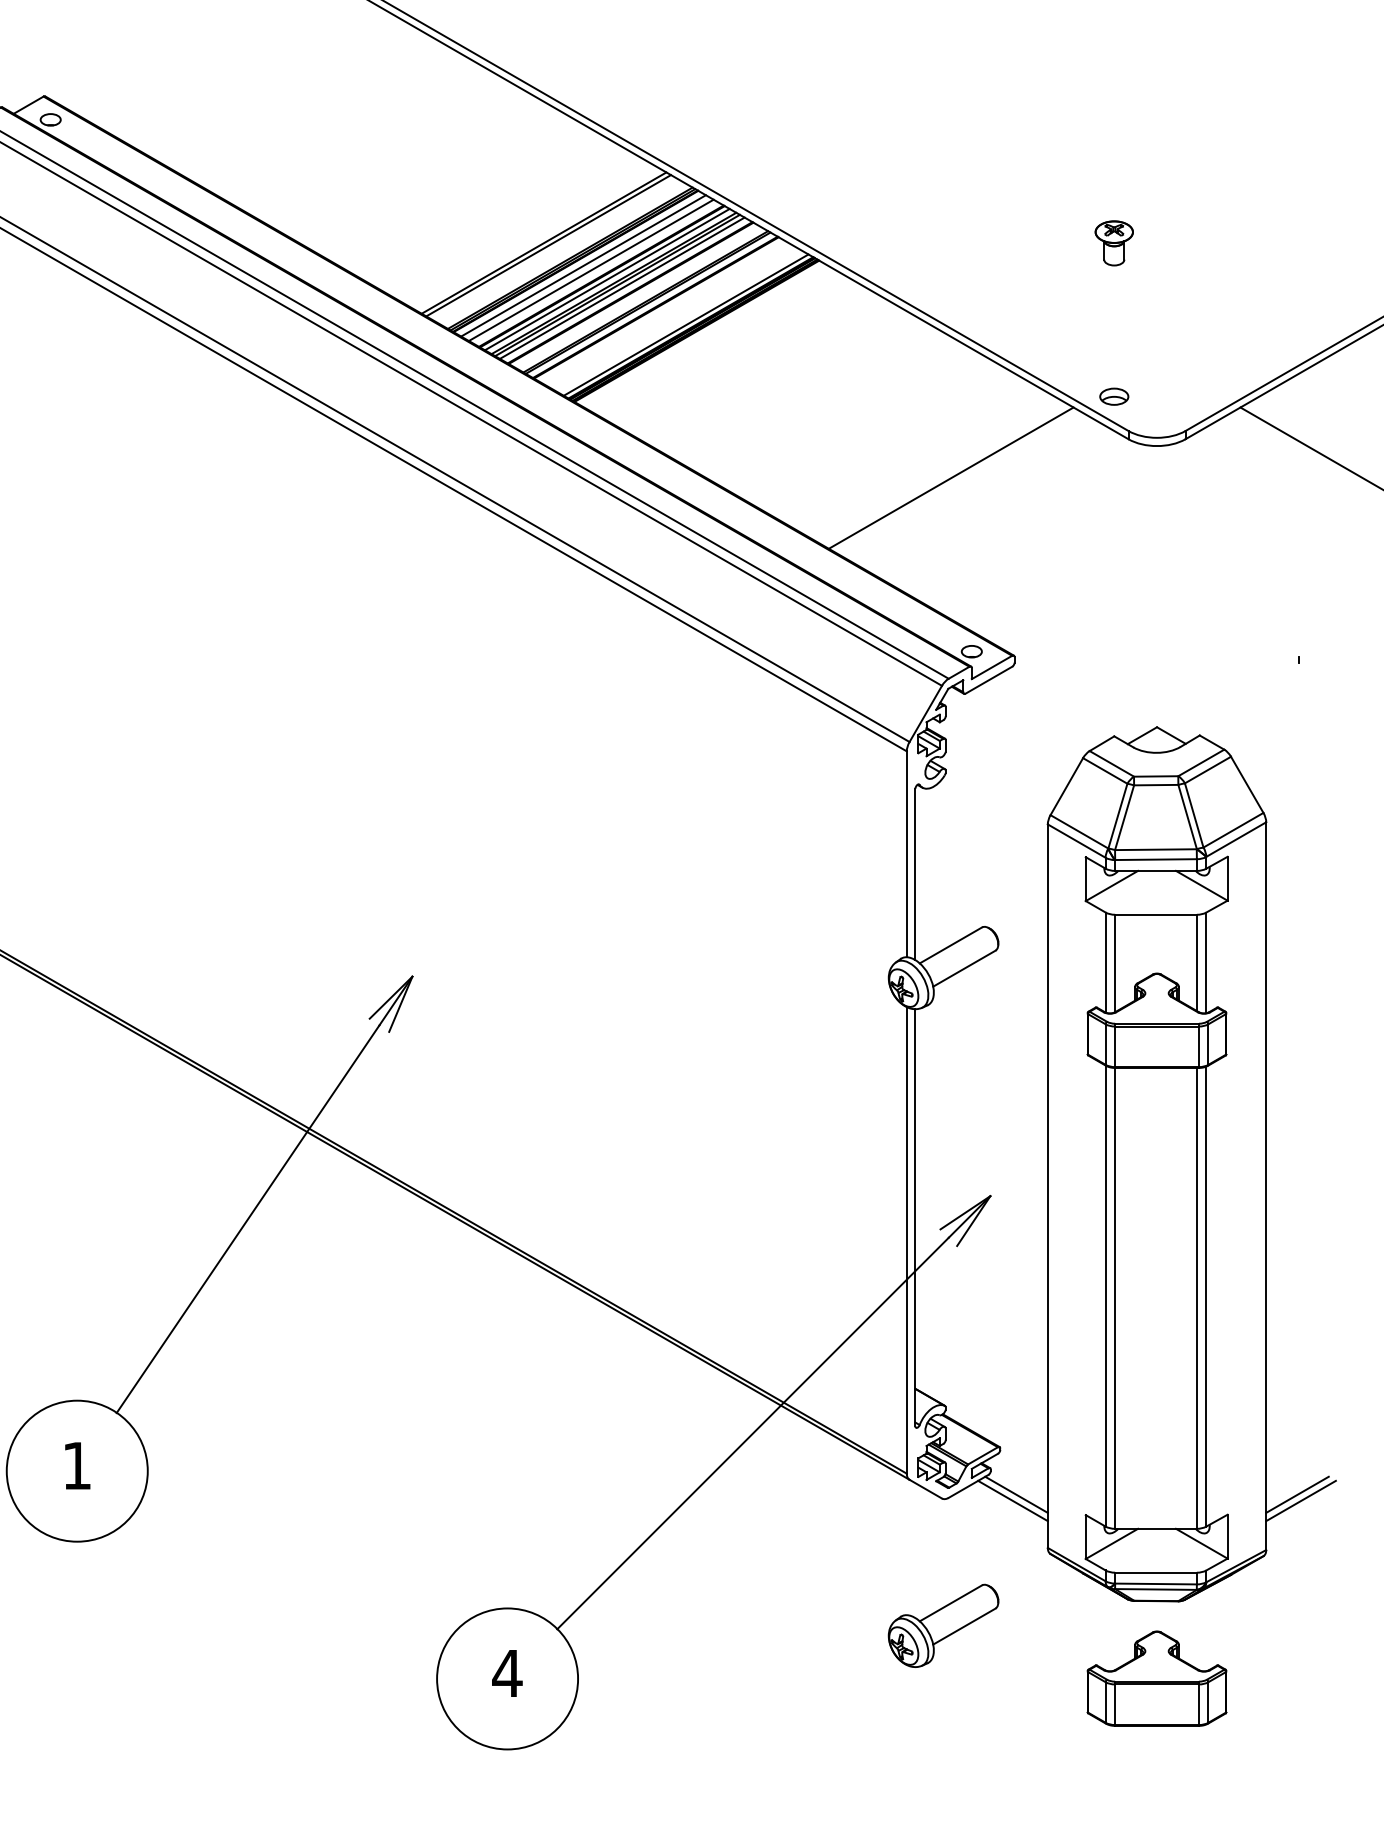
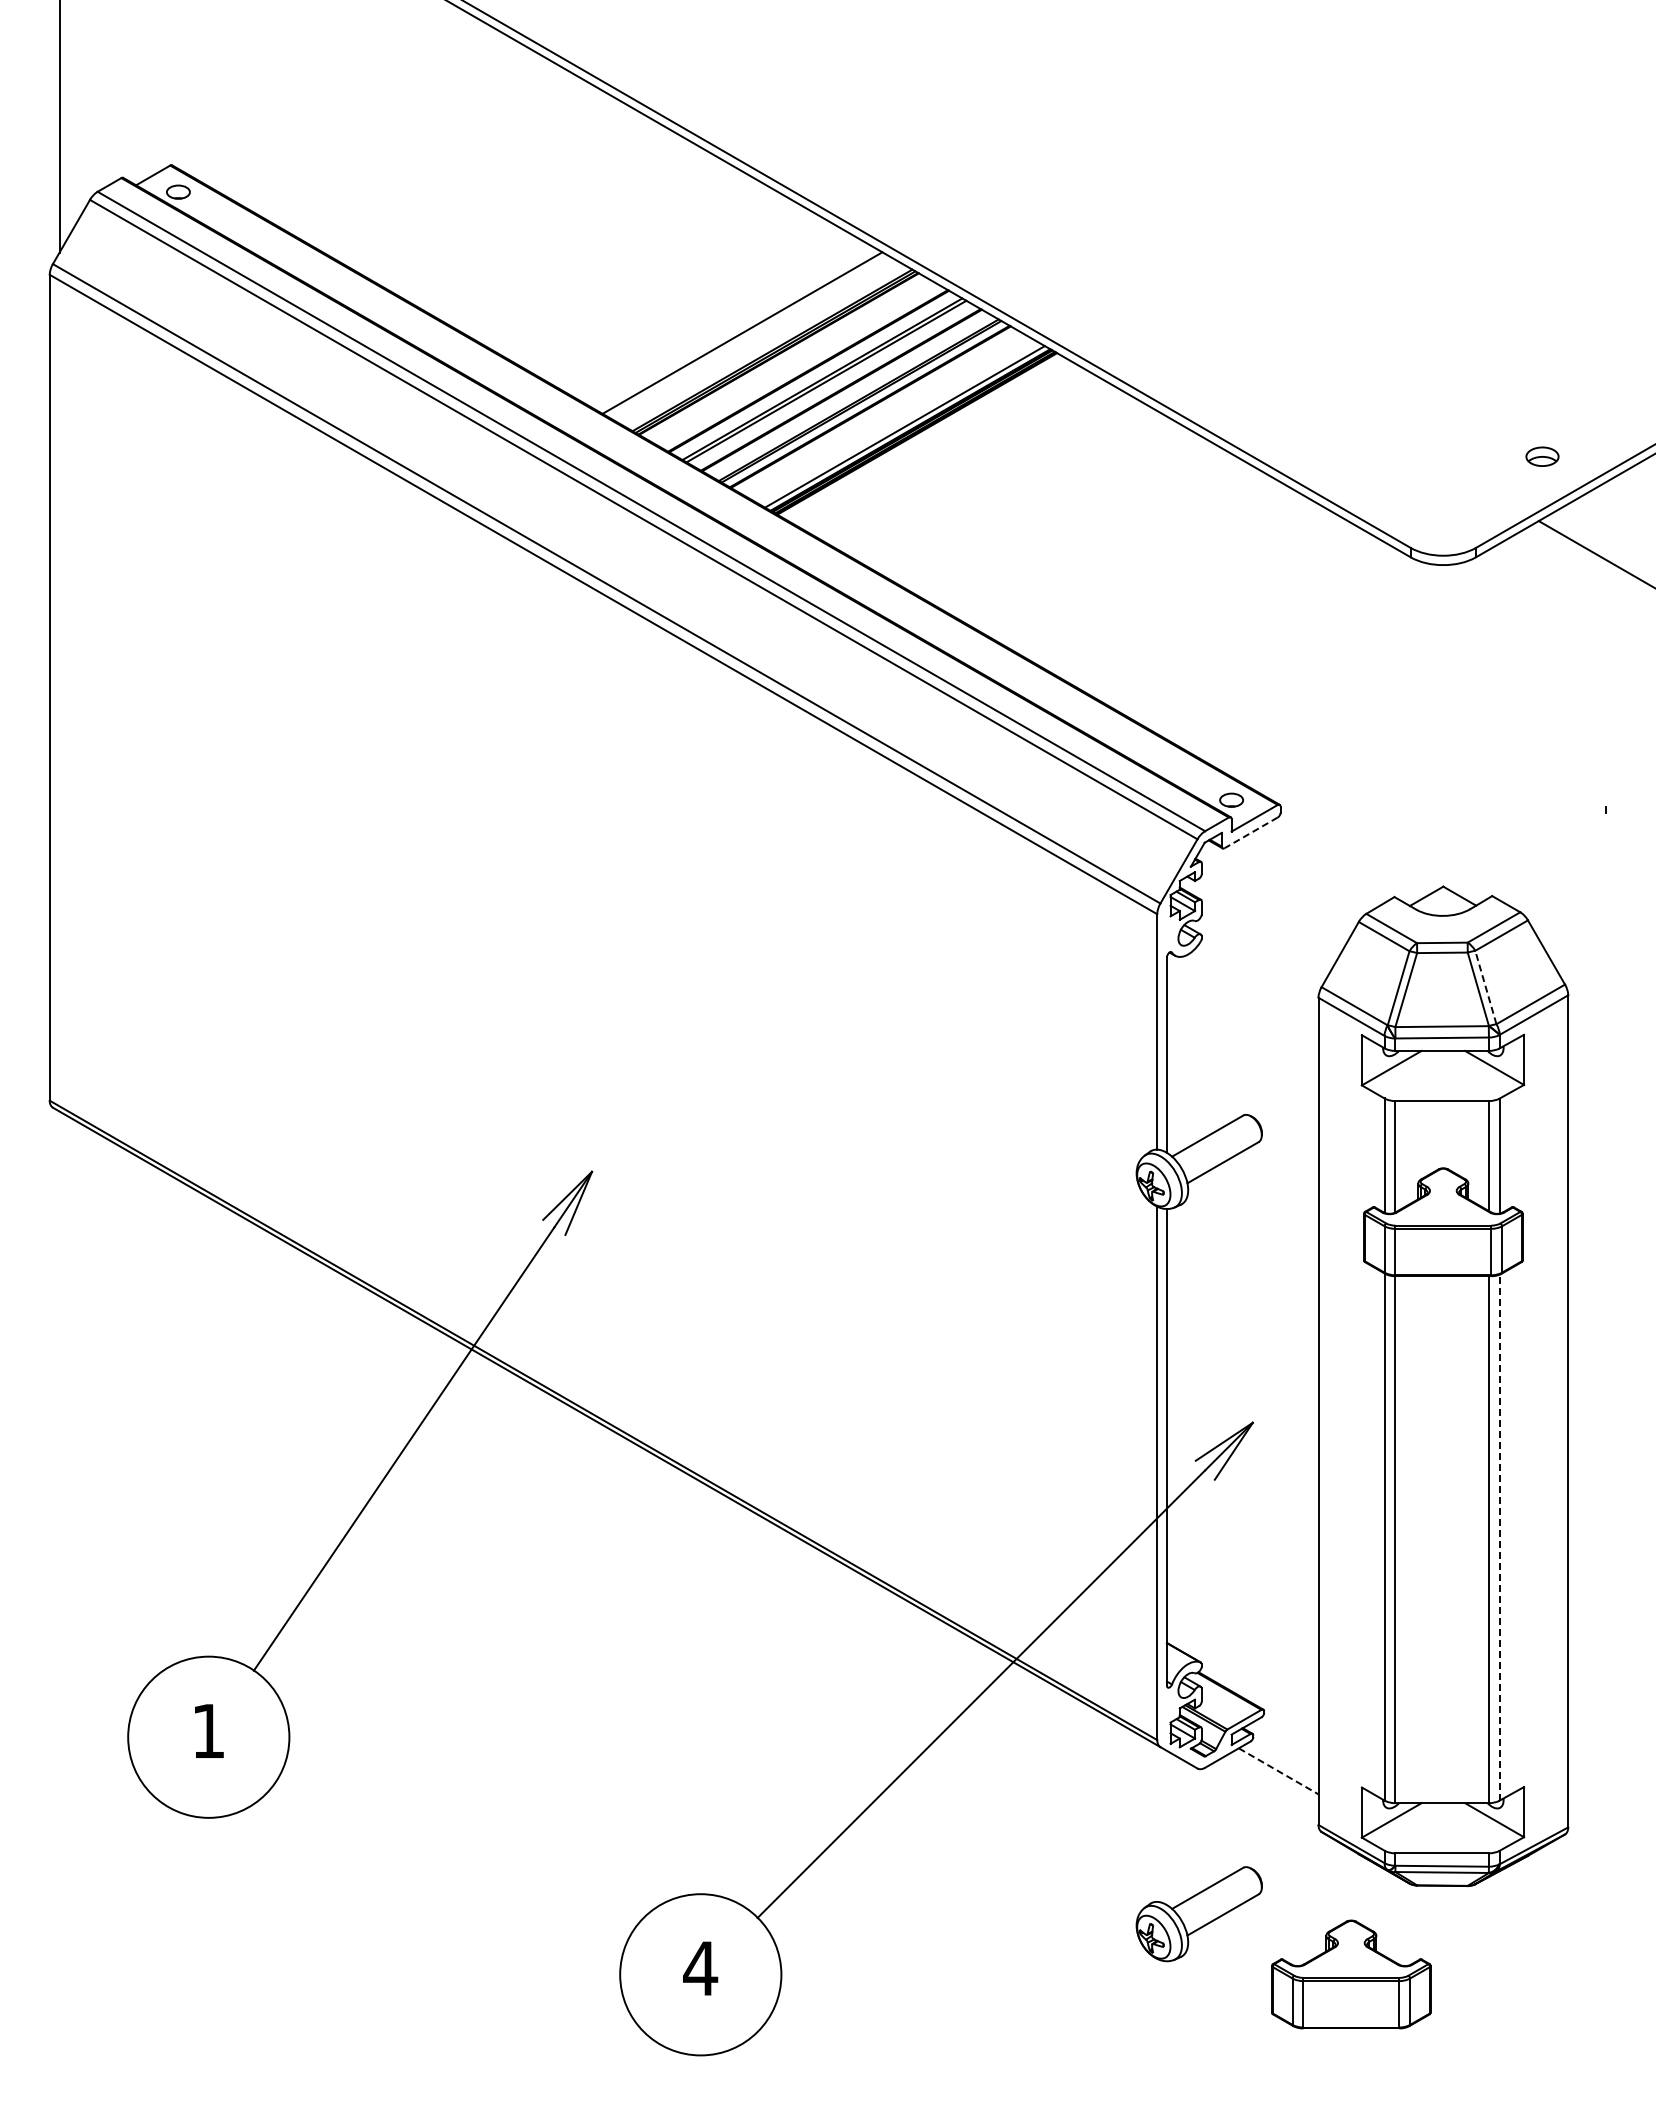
part: (1114, 243) -> (1394, 333), removed
line: (548, 245) -> (747, 335), removed
line: (583, 265) -> (787, 358), removed
line: (591, 270) -> (796, 364), removed
line: (607, 279) -> (814, 374), removed
line: (621, 288) -> (831, 384), removed
part: (1114, 396) -> (1542, 456), moved
line: (950, 477) -> (1207, 601), removed
line: (989, 679) -> (1251, 832), solid -> dashed
line: (1193, 815) -> (1485, 987), solid -> dashed
line: (1206, 1296) -> (1499, 1537), solid -> dashed
line: (1016, 1494) -> (1282, 1763), removed
line: (1297, 1494) -> (1603, 1763), removed
line: (1012, 1501) -> (1278, 1771), solid -> dashed
line: (1300, 1501) -> (1607, 1771), removed
part: (1157, 1678) -> (1351, 1974), moved

